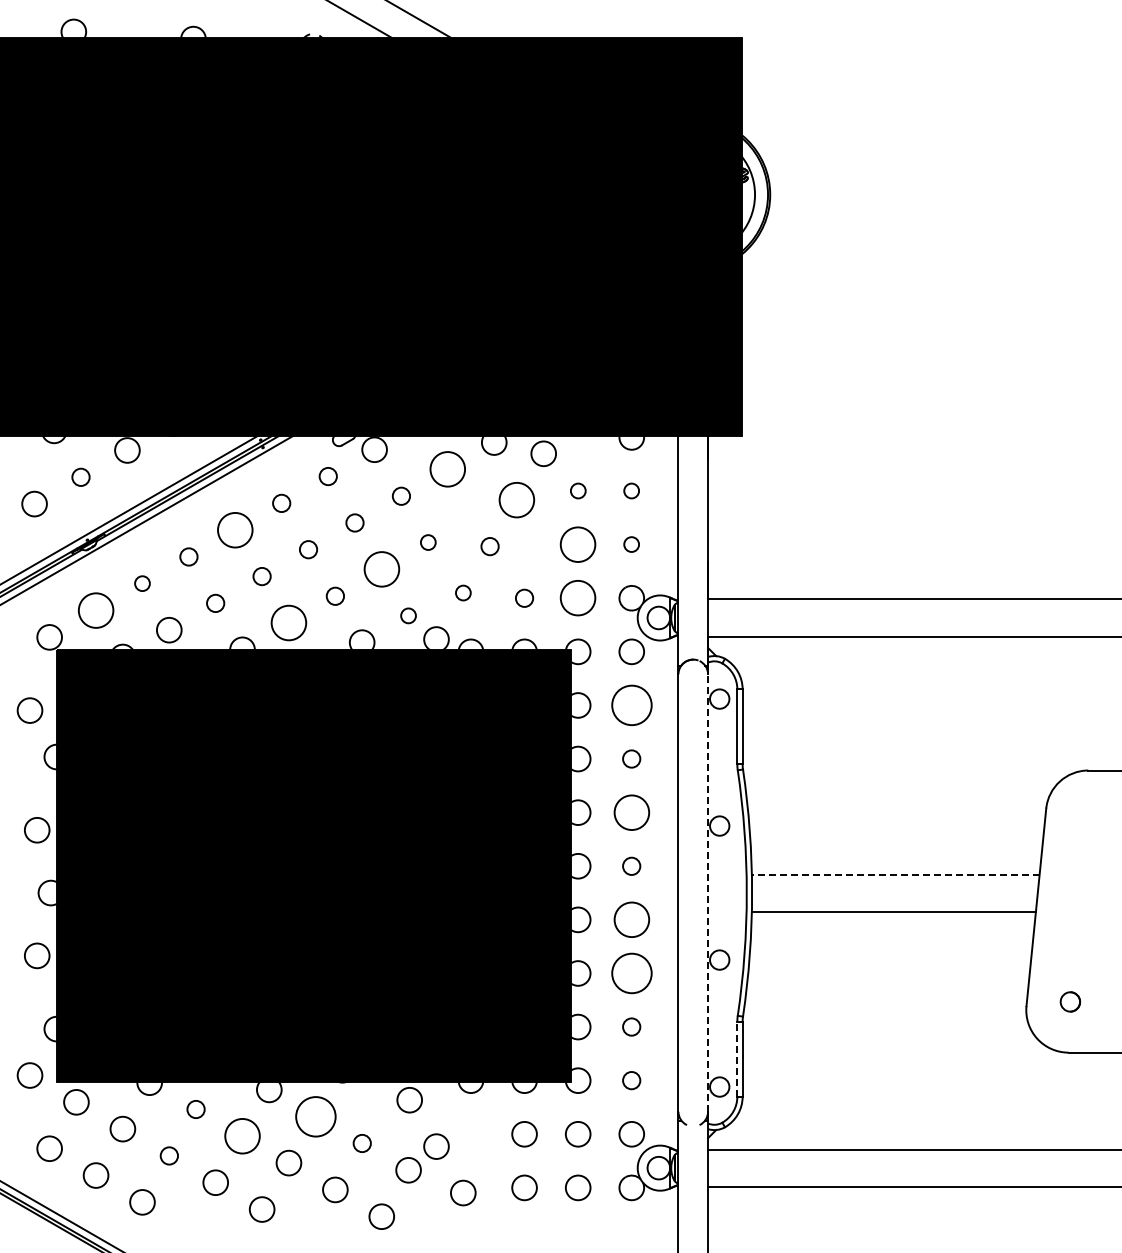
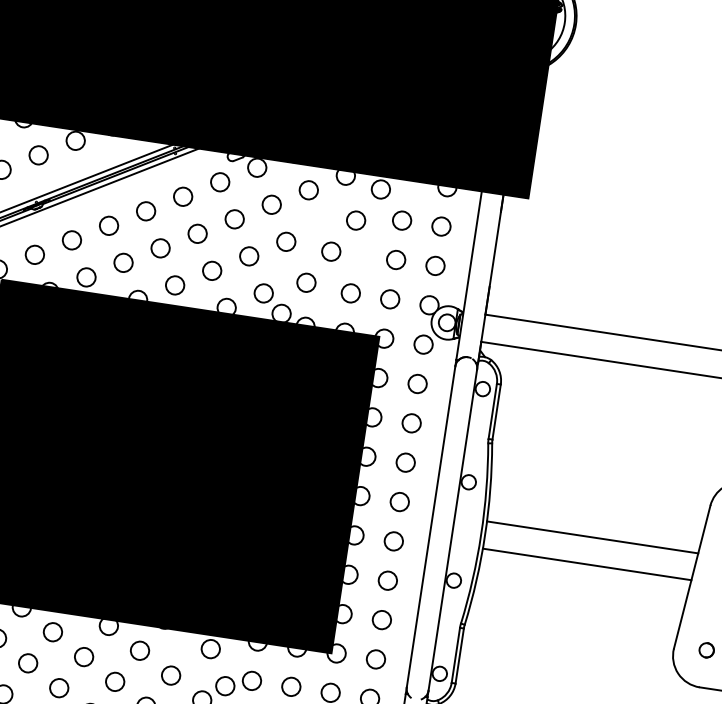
circle: (447, 469) -> (308, 190), size x0.71
circle: (328, 476) -> (220, 182), size x1.43
circle: (80, 477) -> (38, 155), size x1.43
circle: (578, 490) -> (402, 220), size x1.67
circle: (631, 490) -> (441, 226), size x1.67
circle: (401, 496) -> (271, 205), size x1.43
circle: (516, 500) -> (355, 220), size x0.71
circle: (281, 503) -> (182, 196), size x1.43
circle: (354, 522) -> (234, 218), size x1.43
circle: (235, 529) -> (146, 210), size x0.71
circle: (428, 542) -> (286, 241), size x1.67
circle: (578, 544) -> (396, 259), size x0.71
circle: (631, 544) -> (435, 265), size x1.67
circle: (489, 546) -> (330, 251), size x1.43
circle: (308, 549) -> (197, 233), size x1.43
circle: (188, 556) -> (108, 225), size x1.43
circle: (381, 569) -> (249, 256), size x0.71
circle: (261, 576) -> (160, 248), size x1.43
circle: (142, 583) -> (72, 240), size x1.67
circle: (463, 592) -> (306, 282), size x1.67
circle: (335, 596) -> (212, 271), size x1.43
circle: (524, 598) -> (350, 293), size x1.43
circle: (578, 598) -> (390, 299), size x0.71
circle: (215, 603) -> (123, 262), size x1.43
circle: (95, 610) -> (34, 254), size x0.71
circle: (408, 615) -> (263, 293), size x1.67
circle: (288, 622) -> (174, 285), size x0.71
circle: (631, 705) -> (417, 384), size x0.62
circle: (631, 758) -> (411, 422), size x1.43
circle: (631, 812) -> (405, 462), size x0.71
circle: (631, 866) -> (399, 502), size x1.43
line: (895, 874) -> (592, 537), dashed -> solid
line: (708, 893) -> (453, 530), dashed -> solid
circle: (631, 919) -> (393, 541), size x0.71
circle: (631, 973) -> (387, 580), size x0.62
circle: (631, 1026) -> (381, 619), size x1.43
line: (737, 1058) -> (456, 654), dashed -> solid
circle: (631, 1080) -> (375, 659), size x1.43
circle: (195, 1109) -> (52, 632), size x1.43
circle: (315, 1116) -> (139, 650), size x0.62
circle: (470, 1134) -> (251, 681), added
circle: (242, 1136) -> (84, 657), size x0.71
circle: (362, 1143) -> (171, 675), size x1.43
circle: (169, 1155) -> (28, 663), size x1.43

